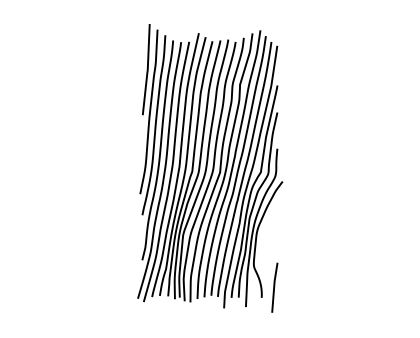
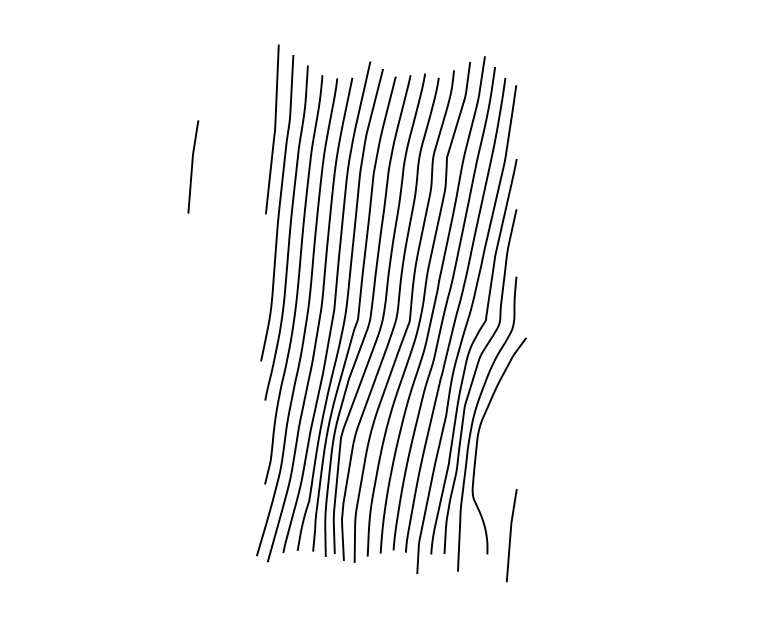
line: (103, 89) -> (192, 166), added

